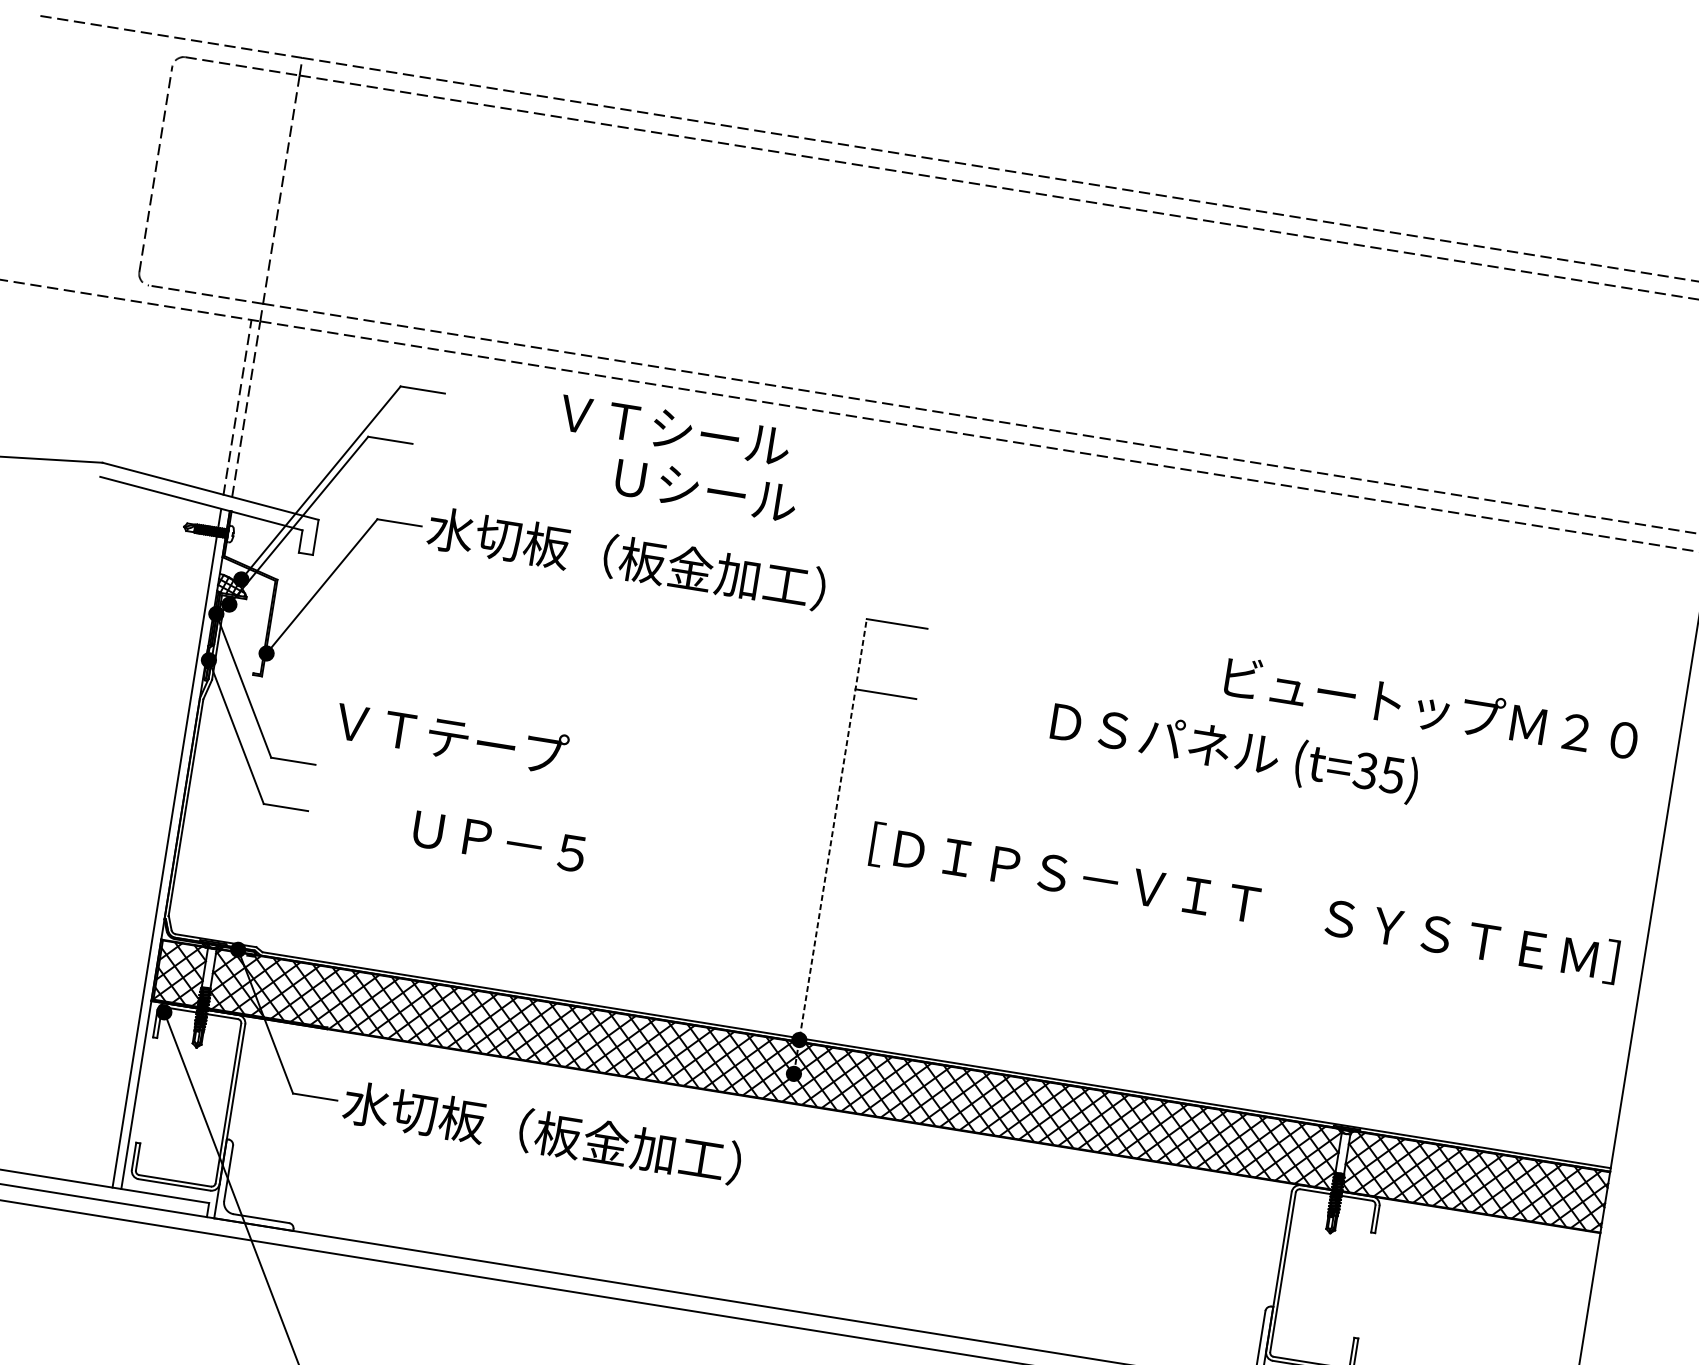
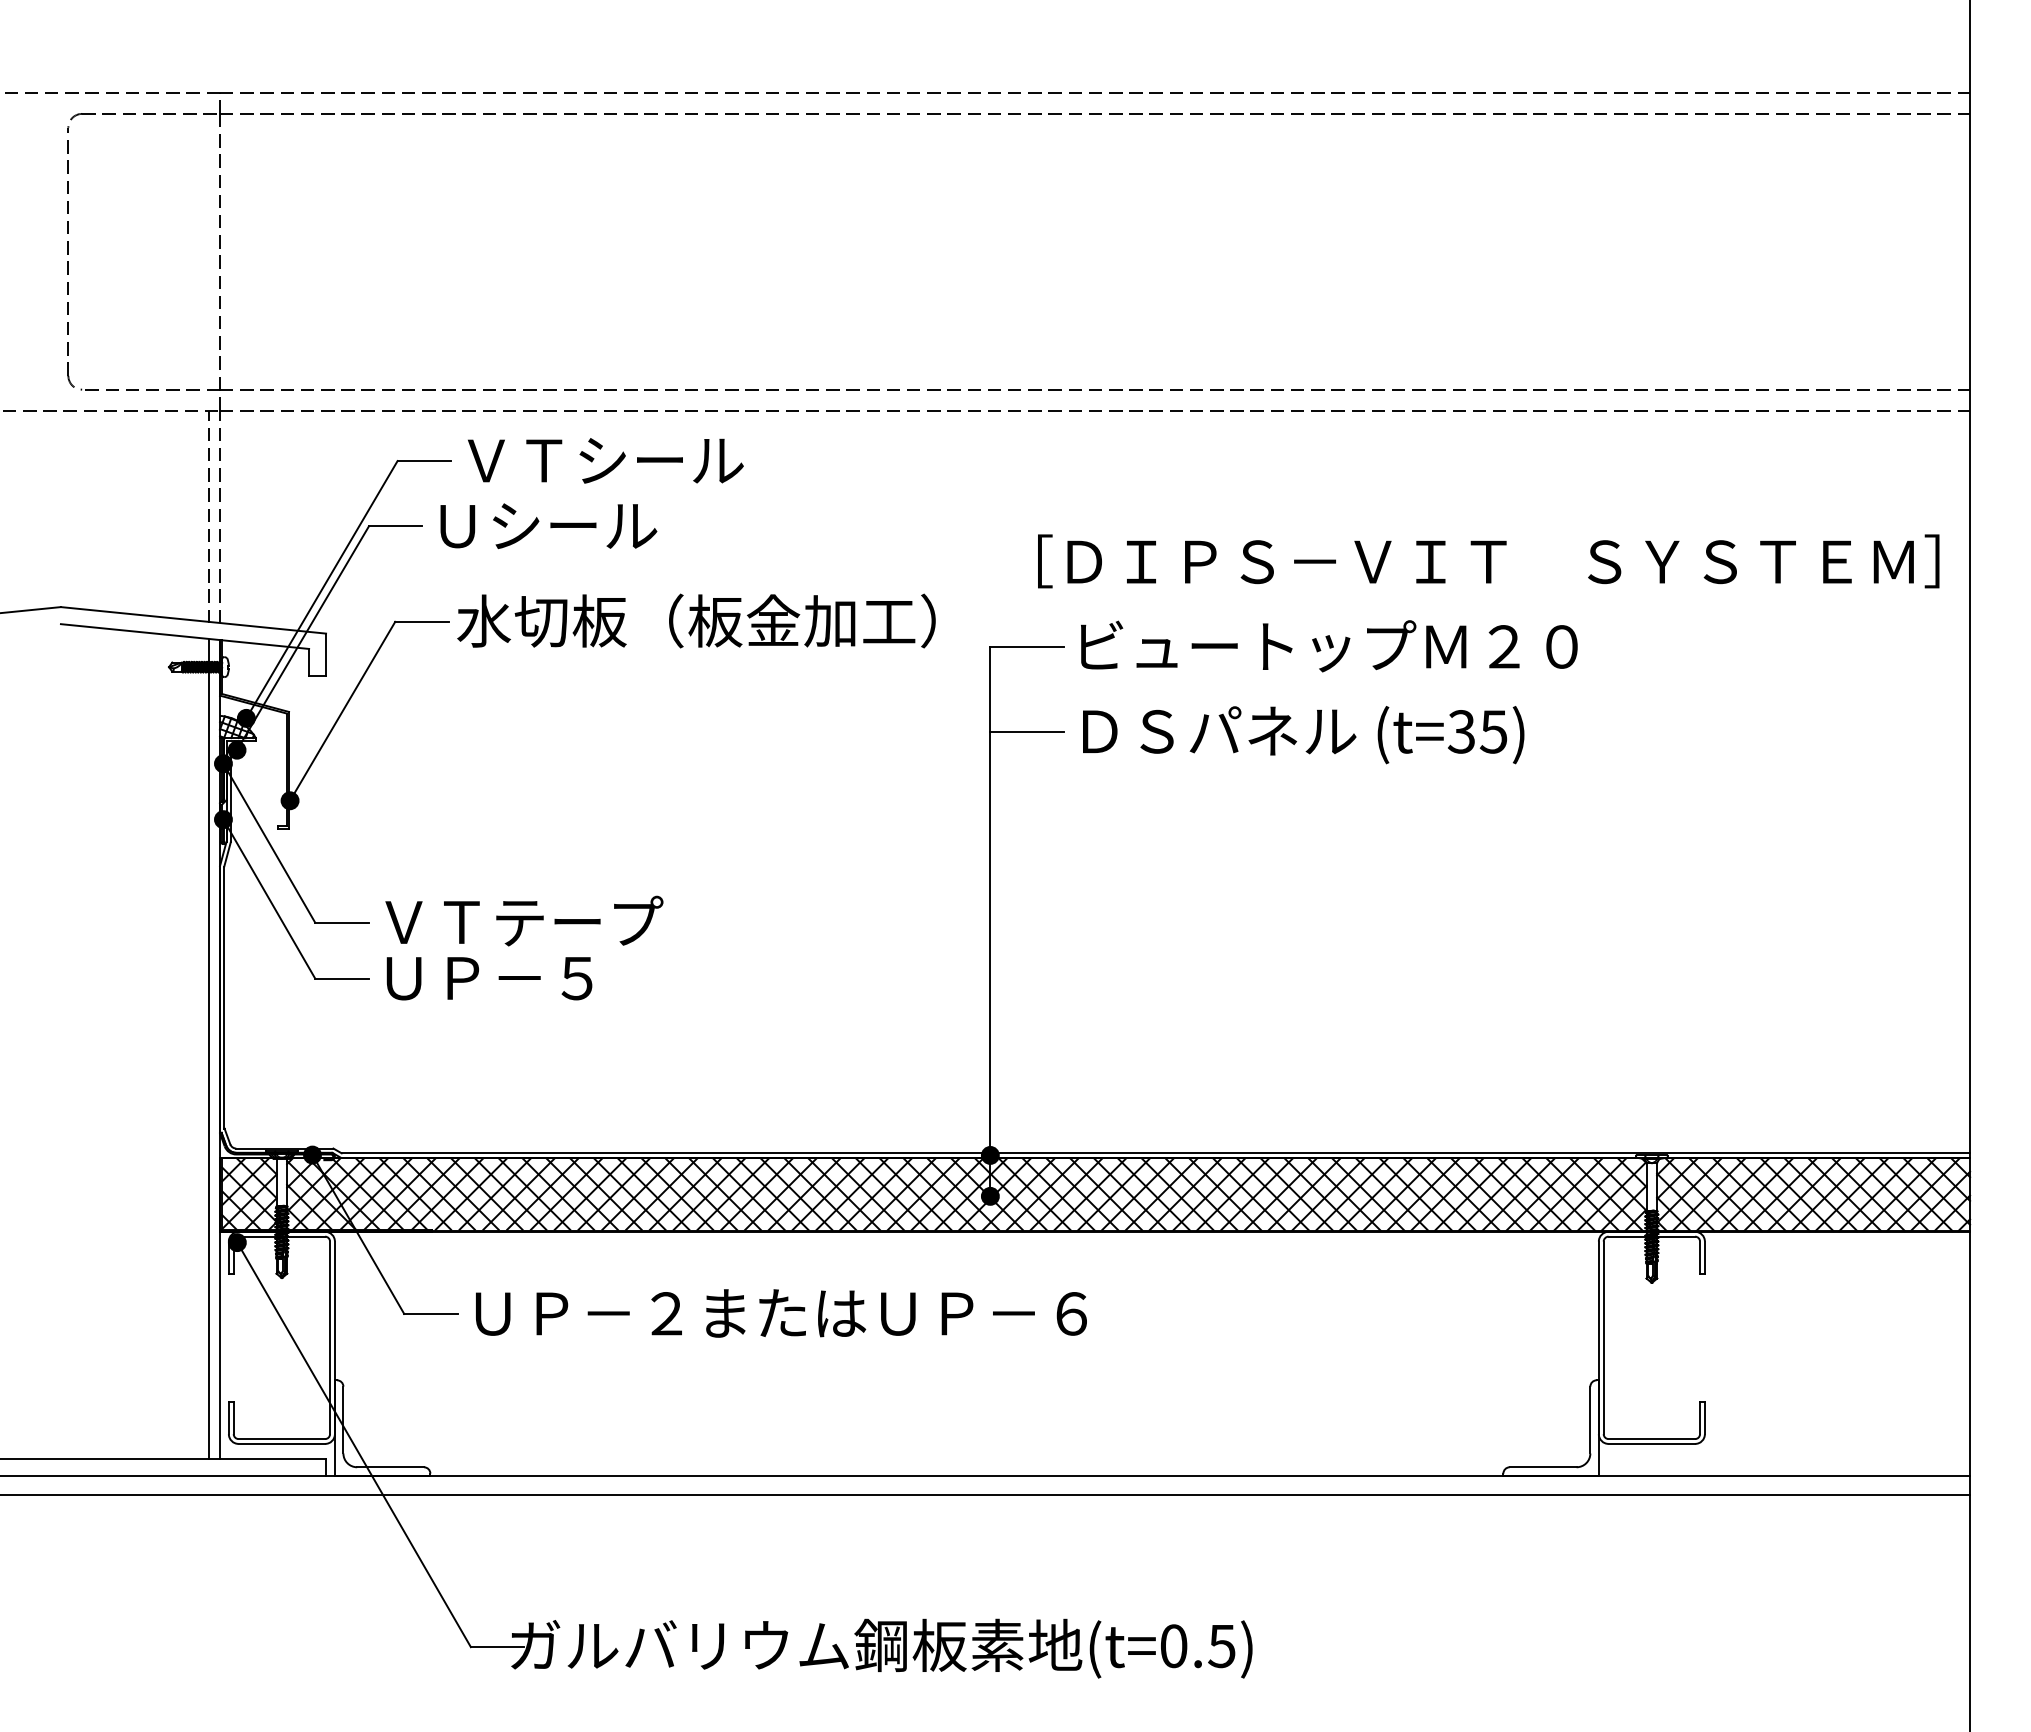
text: (674, 429) -> (605, 460), moved
text: (705, 490) -> (548, 526), moved
text: (1431, 709) -> (1329, 646), moved
text: (452, 737) -> (524, 920), moved
text: (1234, 753) -> (1303, 735), moved
text: (499, 841) -> (489, 978), moved
line: (830, 846) -> (990, 921), dashed -> solid
text: (1244, 903) -> (1488, 561), moved
text: (601, 1141) -> (776, 1312), 水切板（板金加工） -> ＵＰ－２またはＵＰ－６

